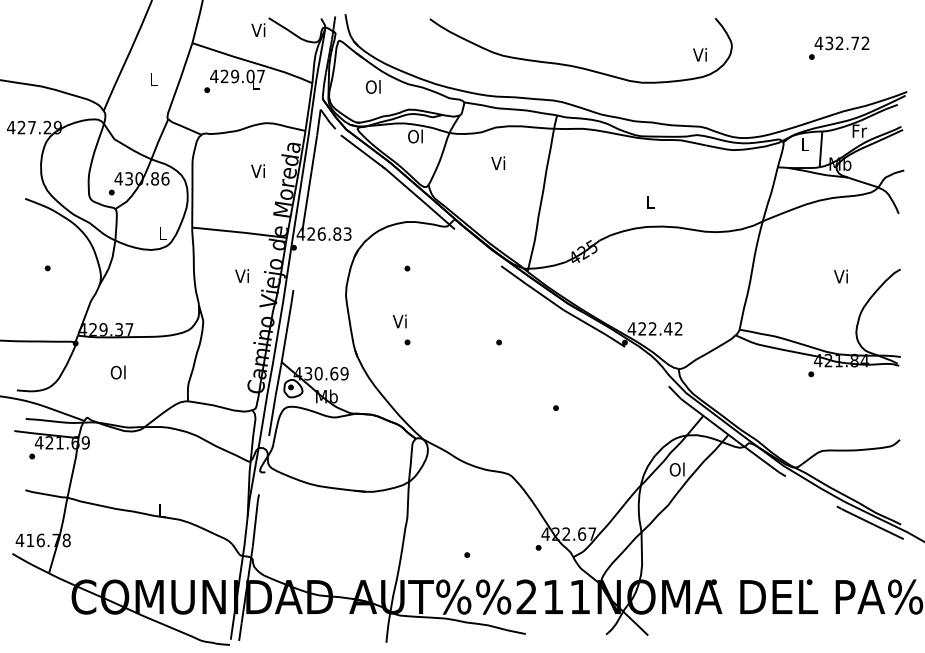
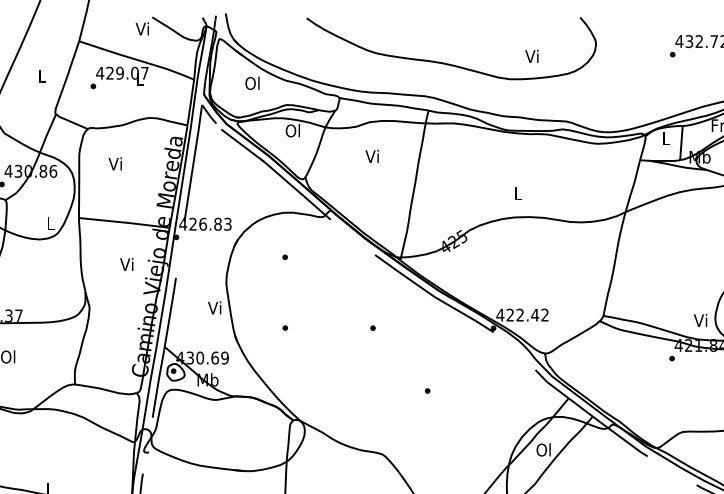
text: (699, 54) -> (531, 56), moved
text: (257, 170) -> (114, 163), moved
text: (840, 276) -> (700, 320), moved
text: (399, 321) -> (214, 308), moved

